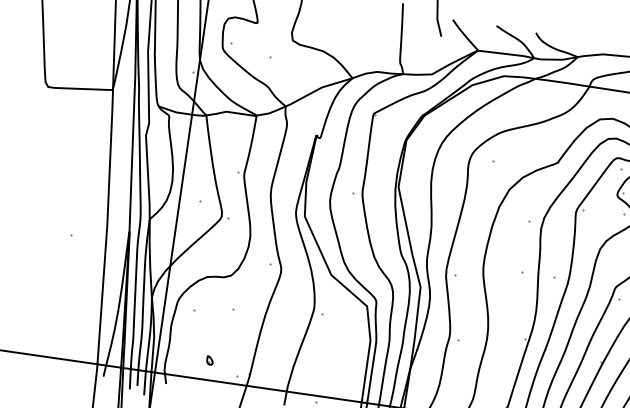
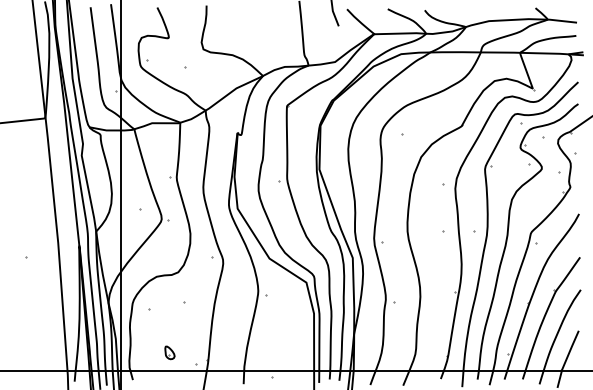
part: (209, 360) -> (169, 352), size x1.67

